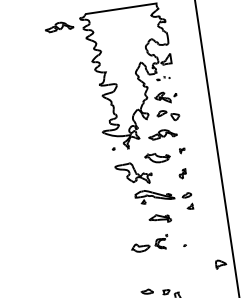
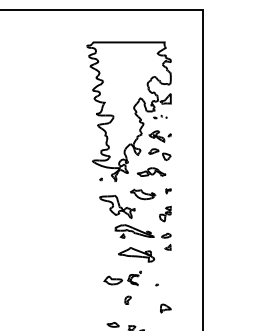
part: (59, 26) -> (65, 50), removed
part: (182, 173) -> (165, 213), size x1.67
part: (159, 218) -> (136, 254), size x1.67
part: (157, 264) -> (127, 299), added
part: (220, 264) -> (165, 308), moved

